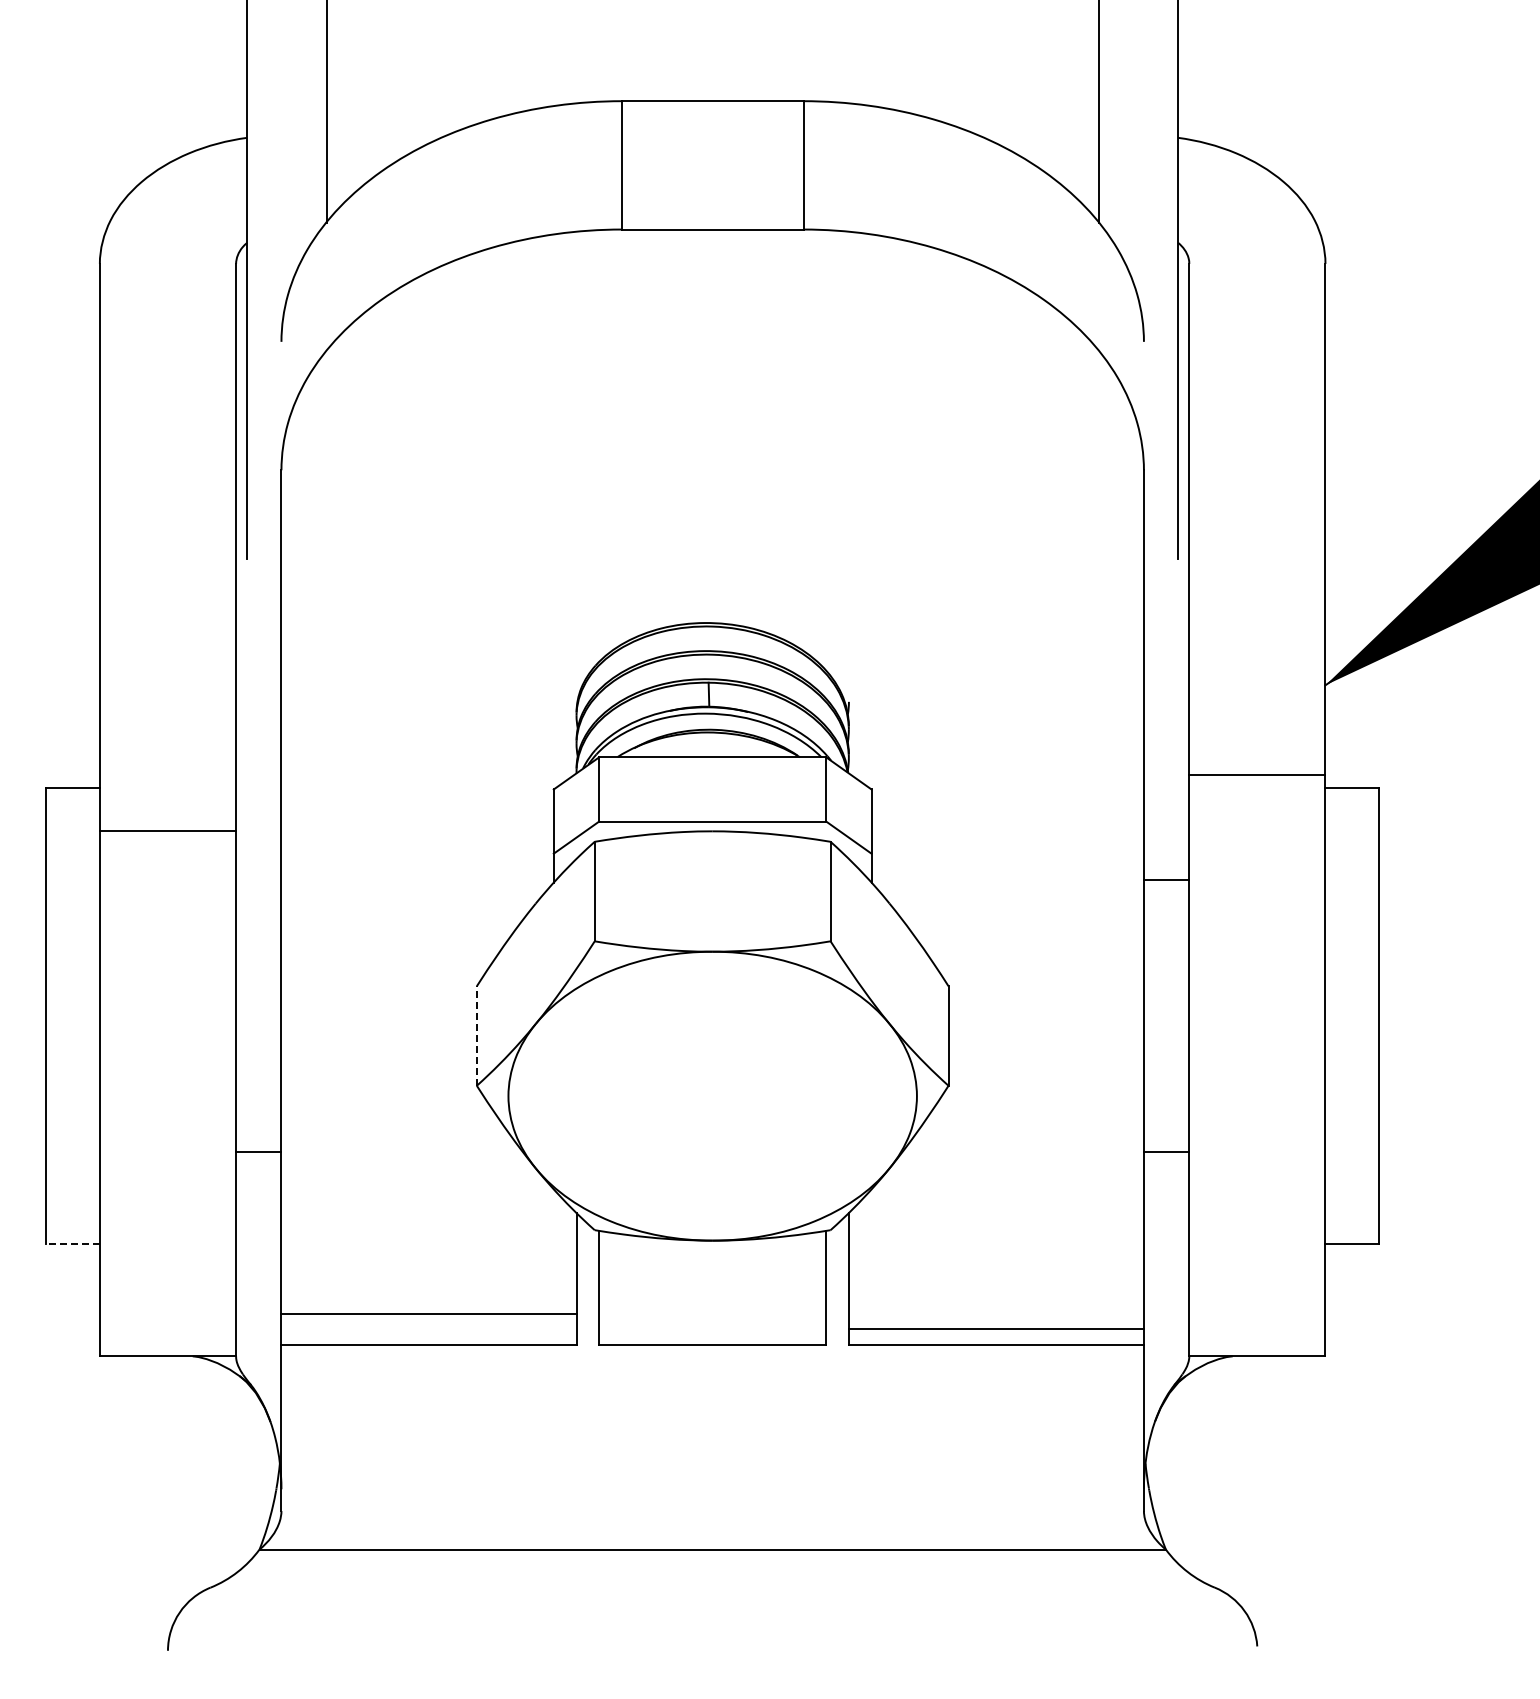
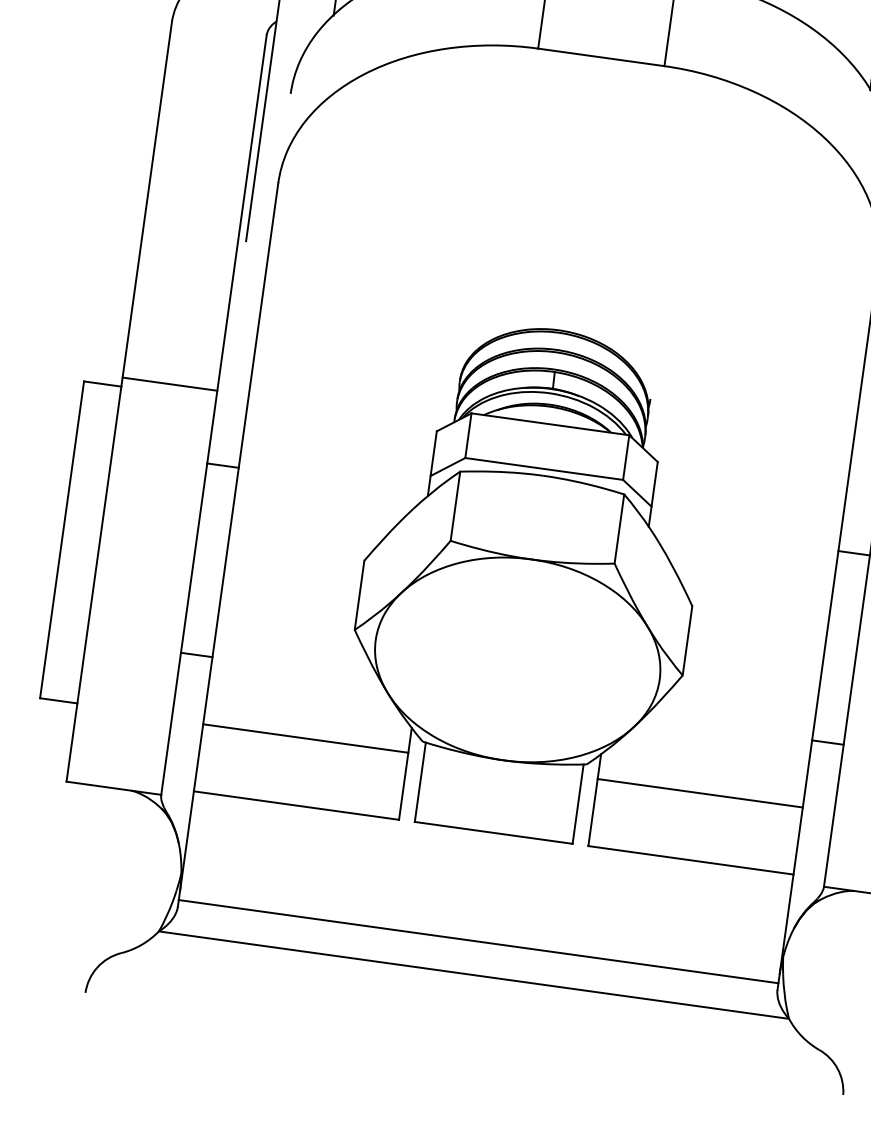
line: (167, 831) -> (169, 384), moved
line: (258, 879) -> (222, 465), added
line: (476, 1036) -> (359, 595), dashed -> solid
line: (73, 1243) -> (59, 700), dashed -> solid
line: (428, 1313) -> (305, 738), moved
line: (995, 1328) -> (699, 793), moved
line: (712, 1501) -> (478, 941), added

